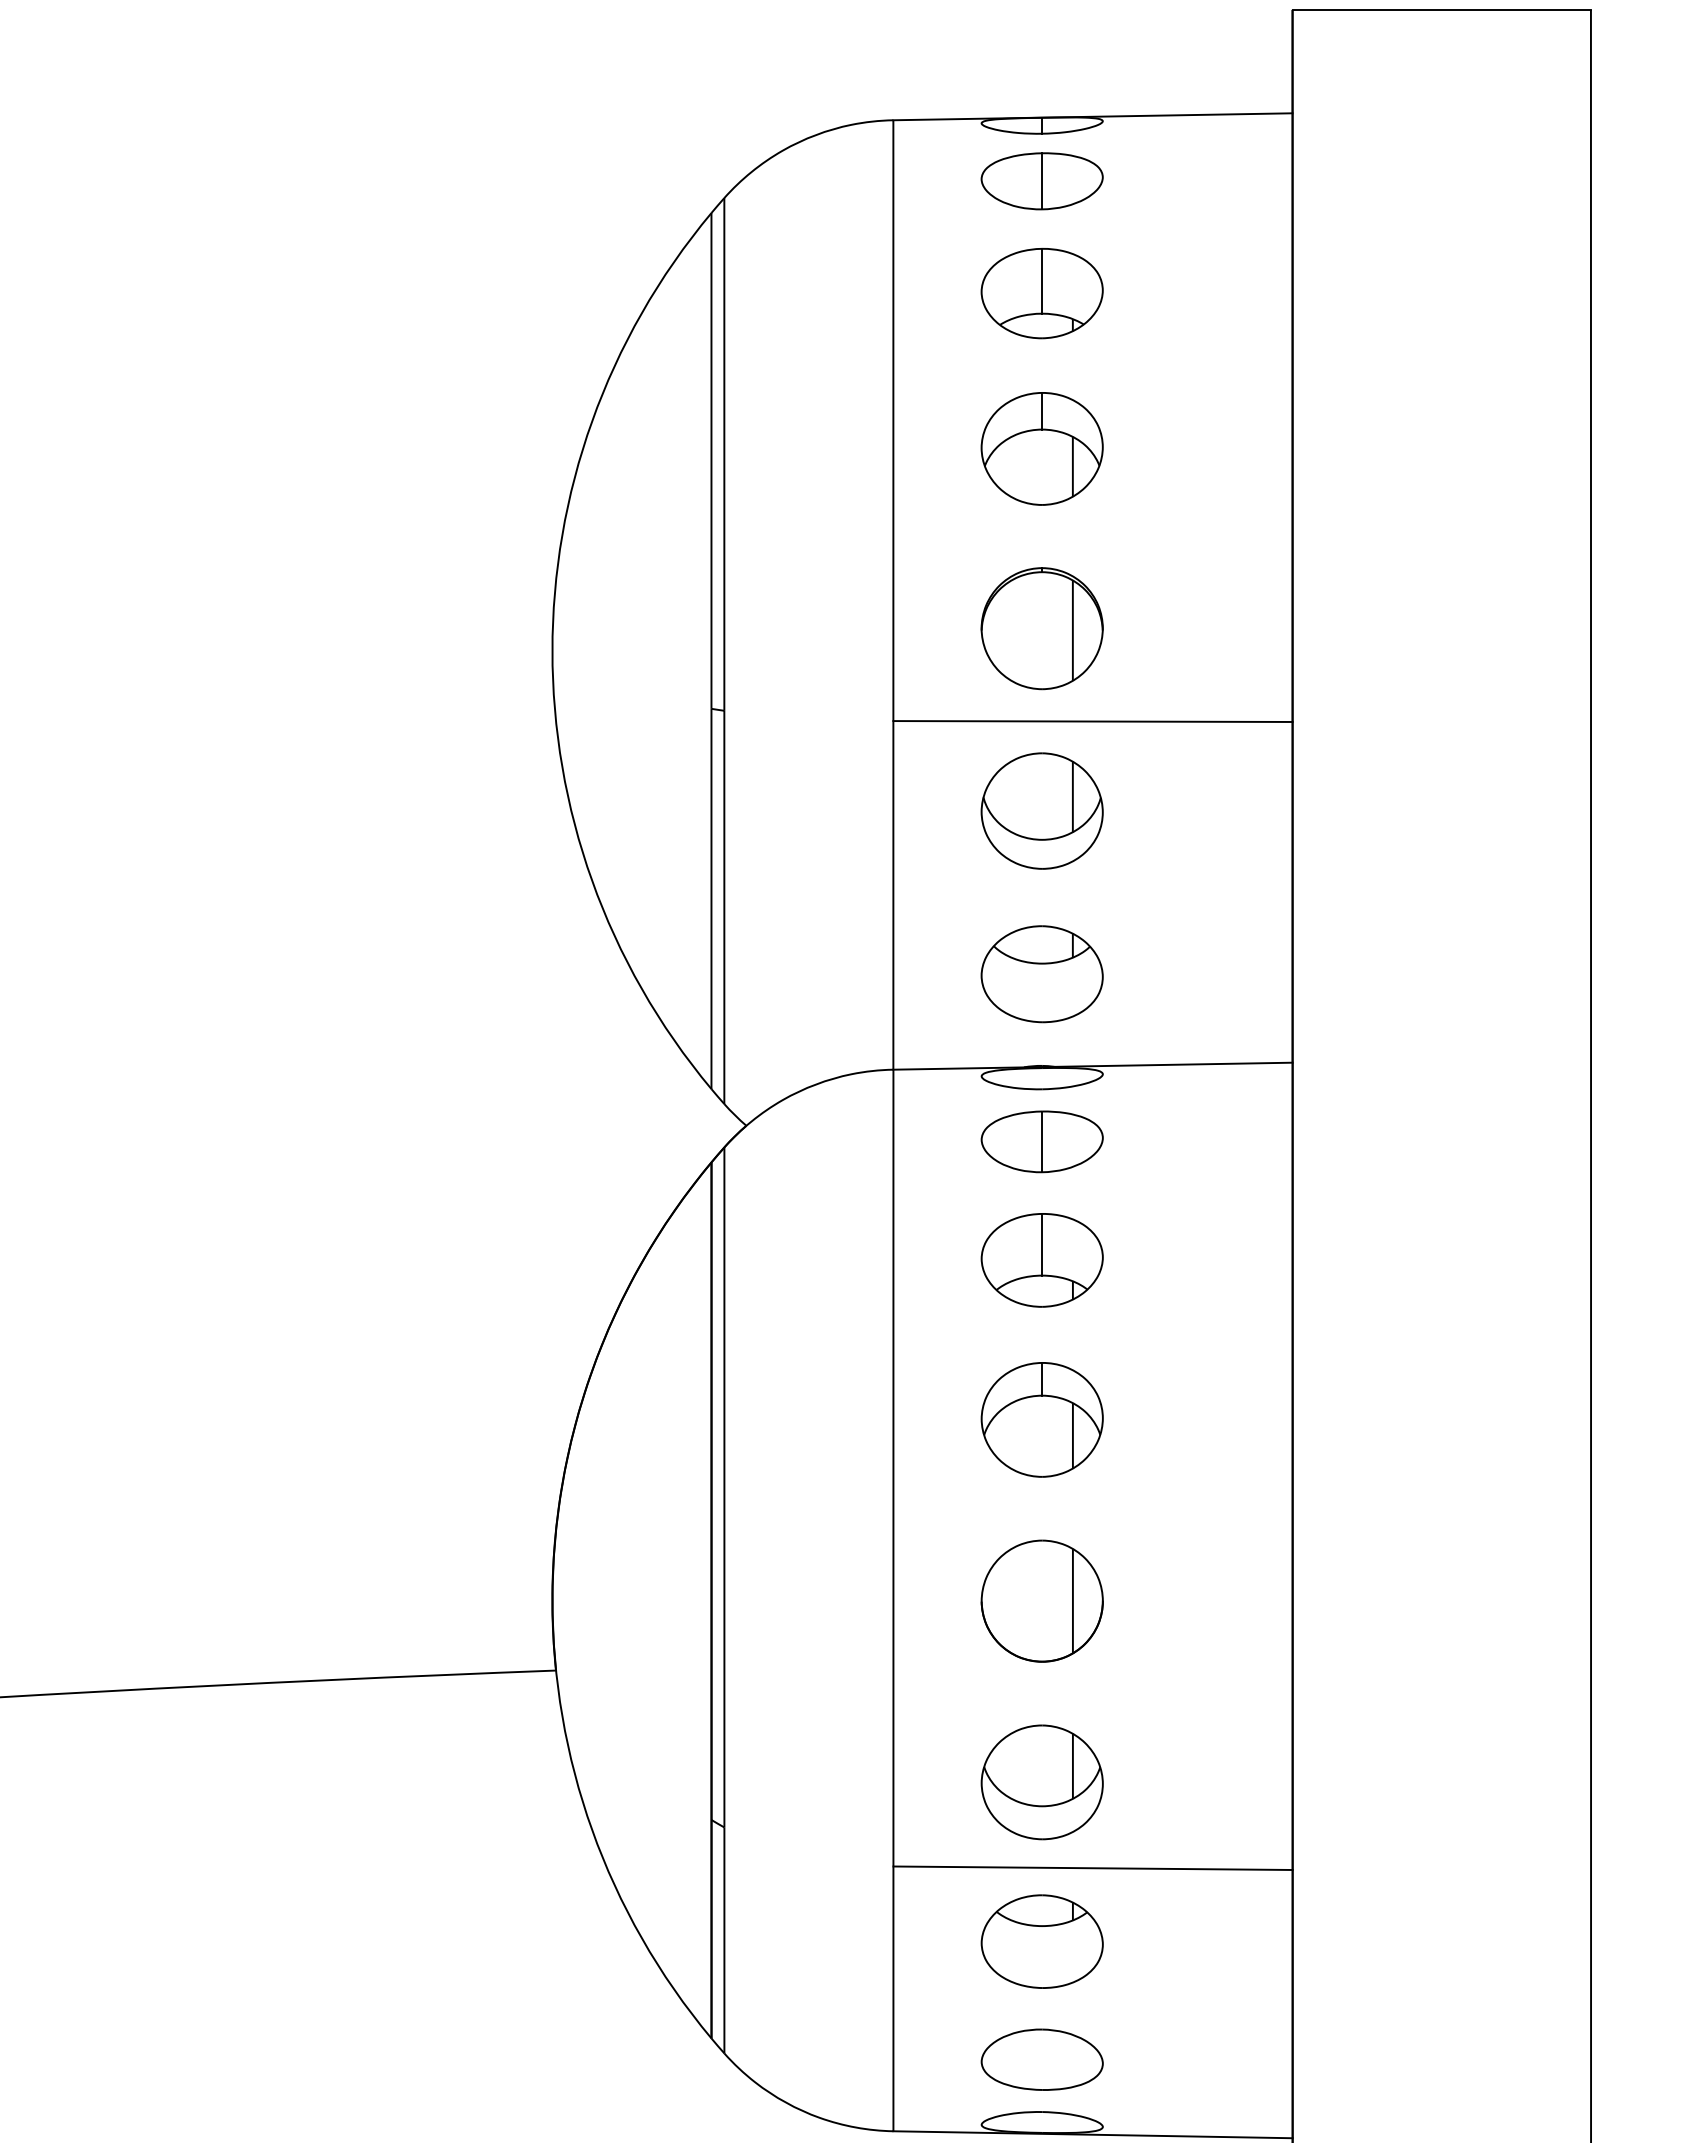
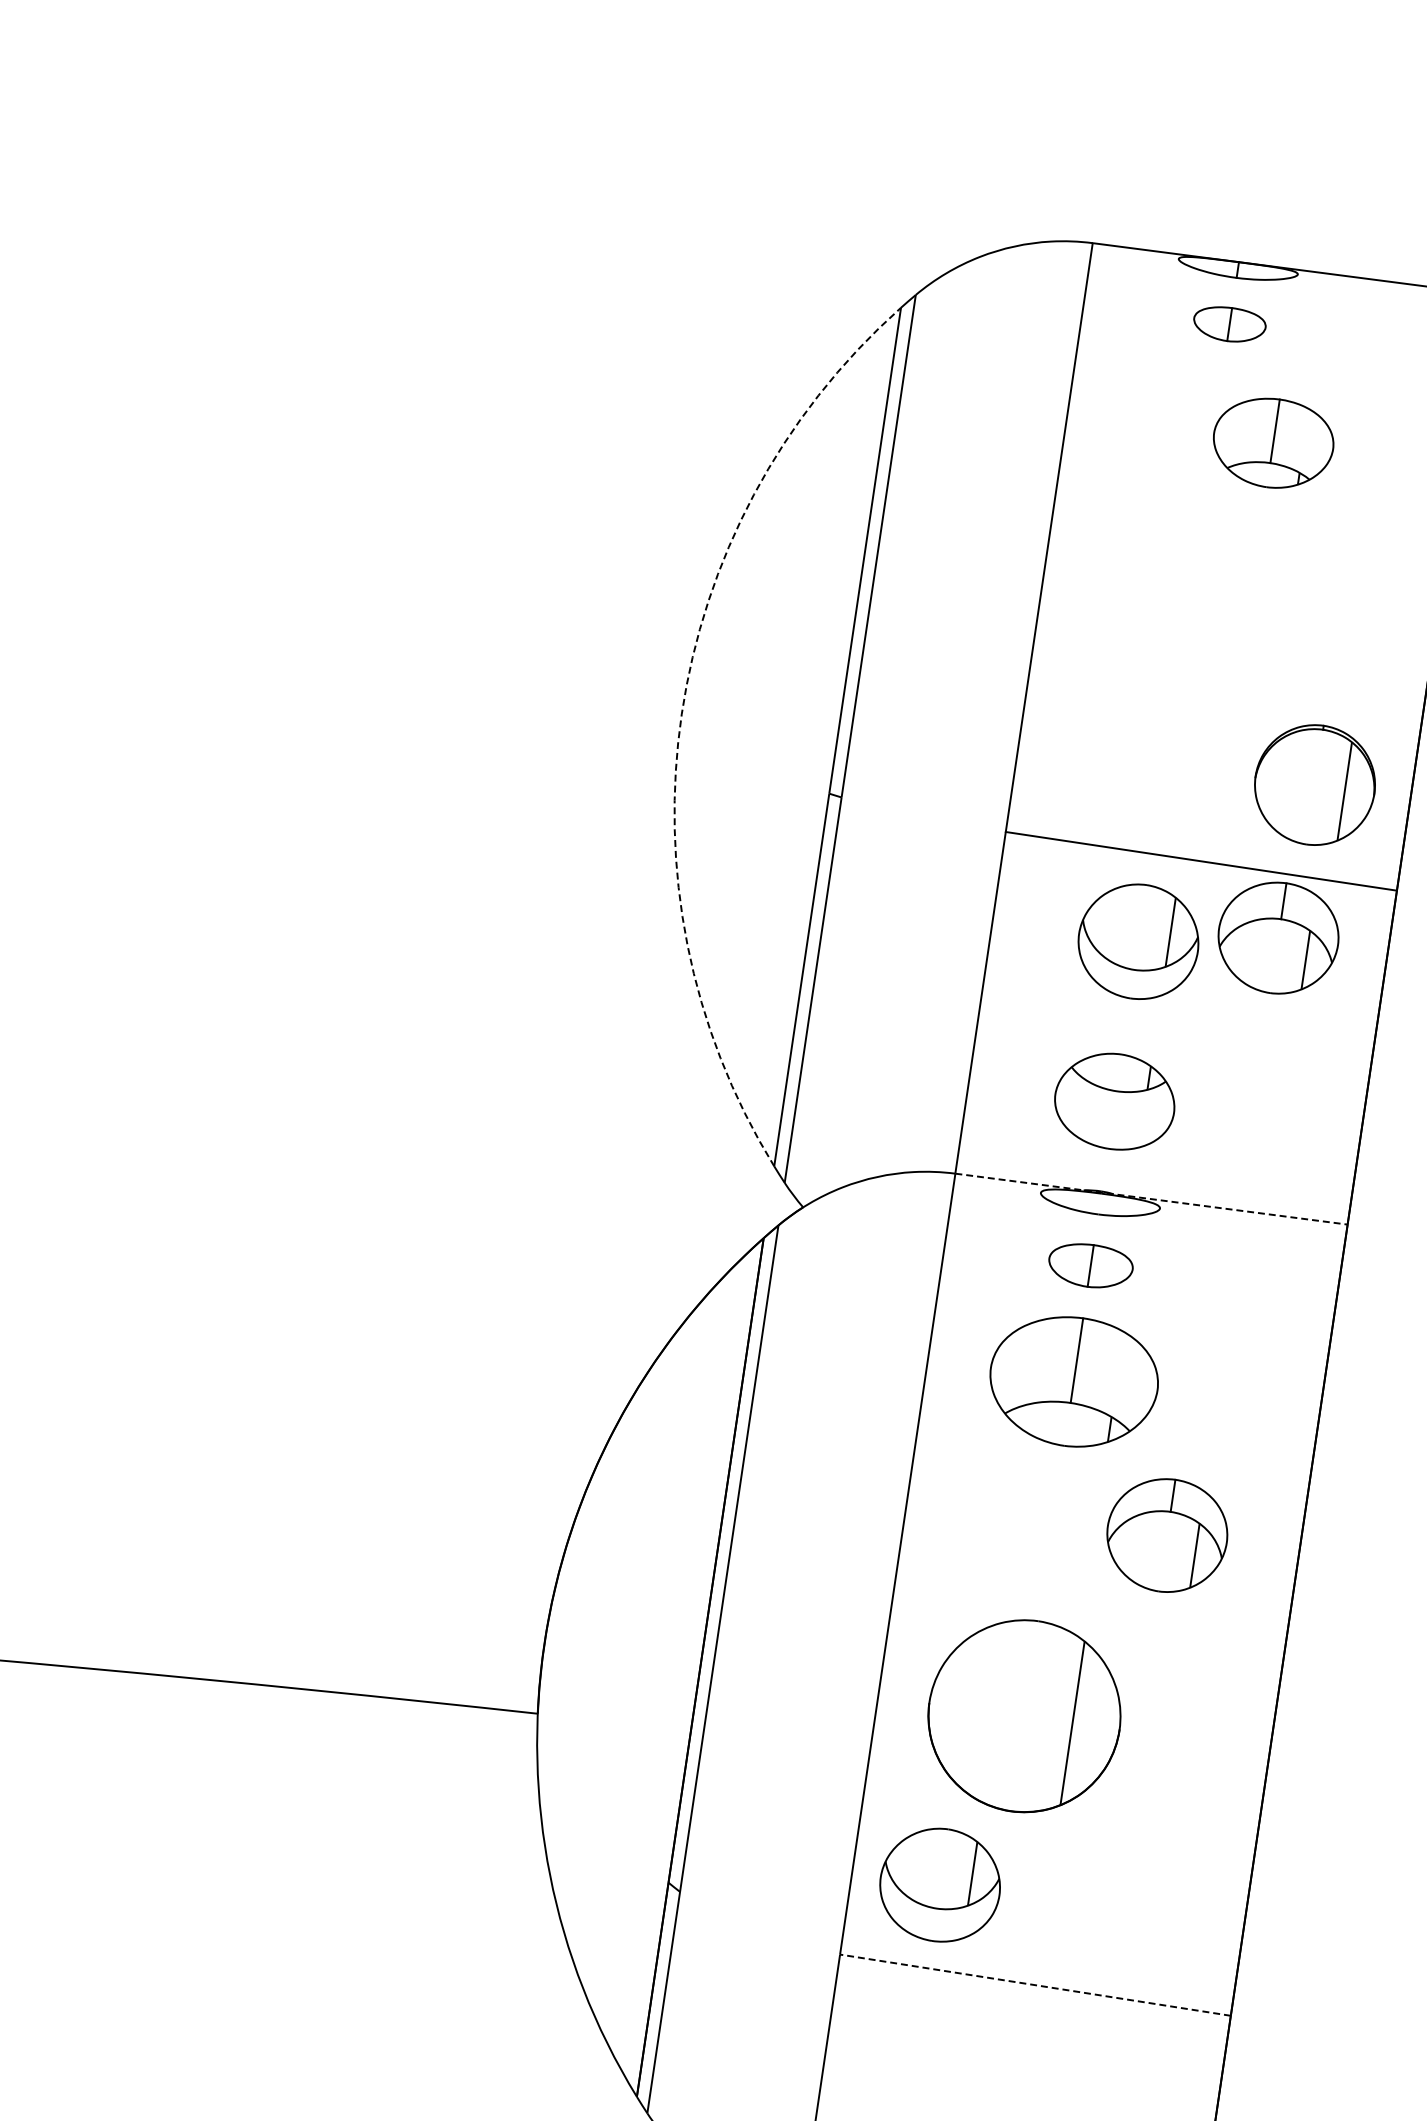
part: (1041, 181) -> (1229, 324), size x0.6
part: (1041, 293) -> (1272, 443), moved
part: (1041, 448) -> (1277, 937), moved
part: (1041, 628) -> (1314, 784), moved
arc: (552, 651) -> (681, 714), solid -> dashed
line: (1093, 1066) -> (1151, 1199), solid -> dashed
part: (1041, 1141) -> (1090, 1265), size x0.7
part: (1041, 1260) -> (1072, 1382), size x1.4
part: (1041, 1419) -> (1166, 1535), moved
part: (1041, 1600) -> (1023, 1715), size x1.6
part: (1041, 1782) -> (939, 1885), moved
line: (1093, 1868) -> (1035, 1985), solid -> dashed
part: (1041, 1941) -> (974, 2049), removed

